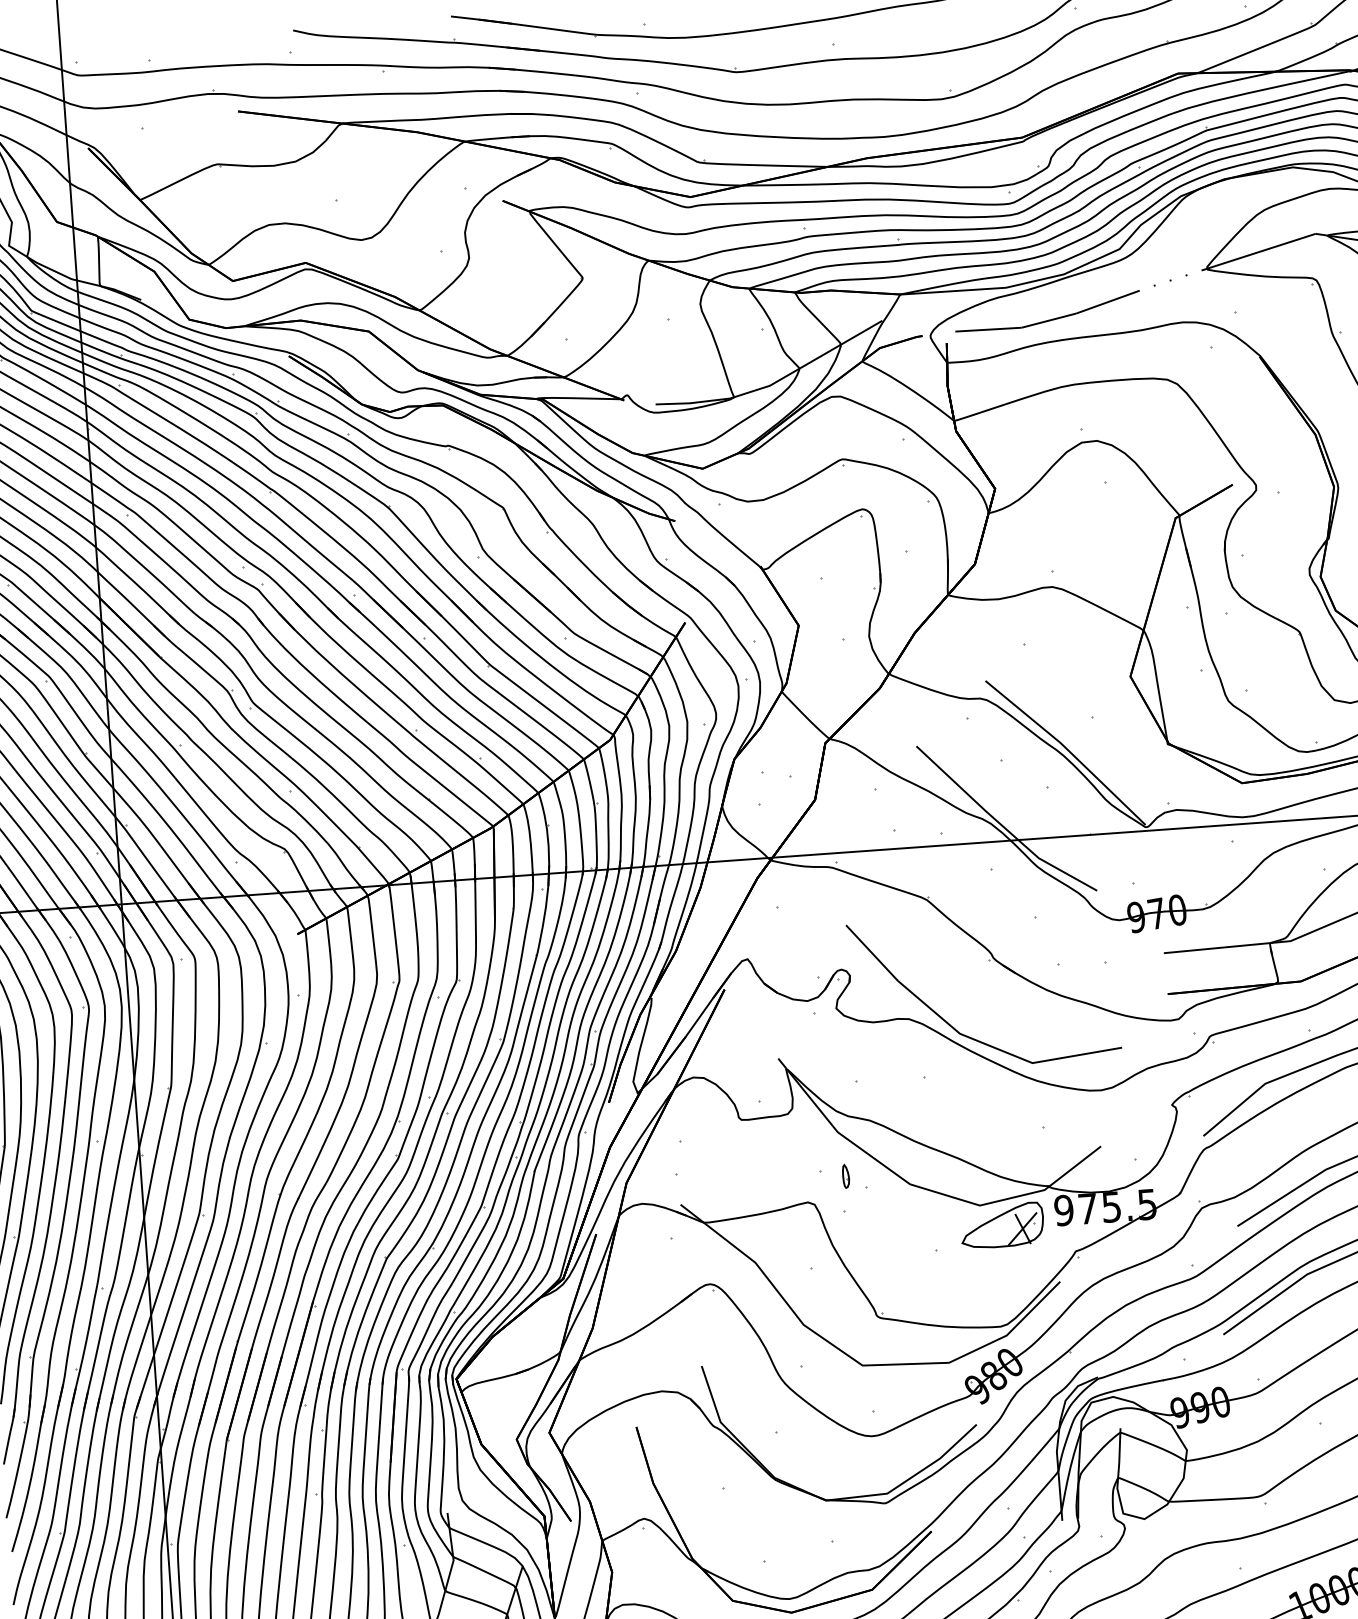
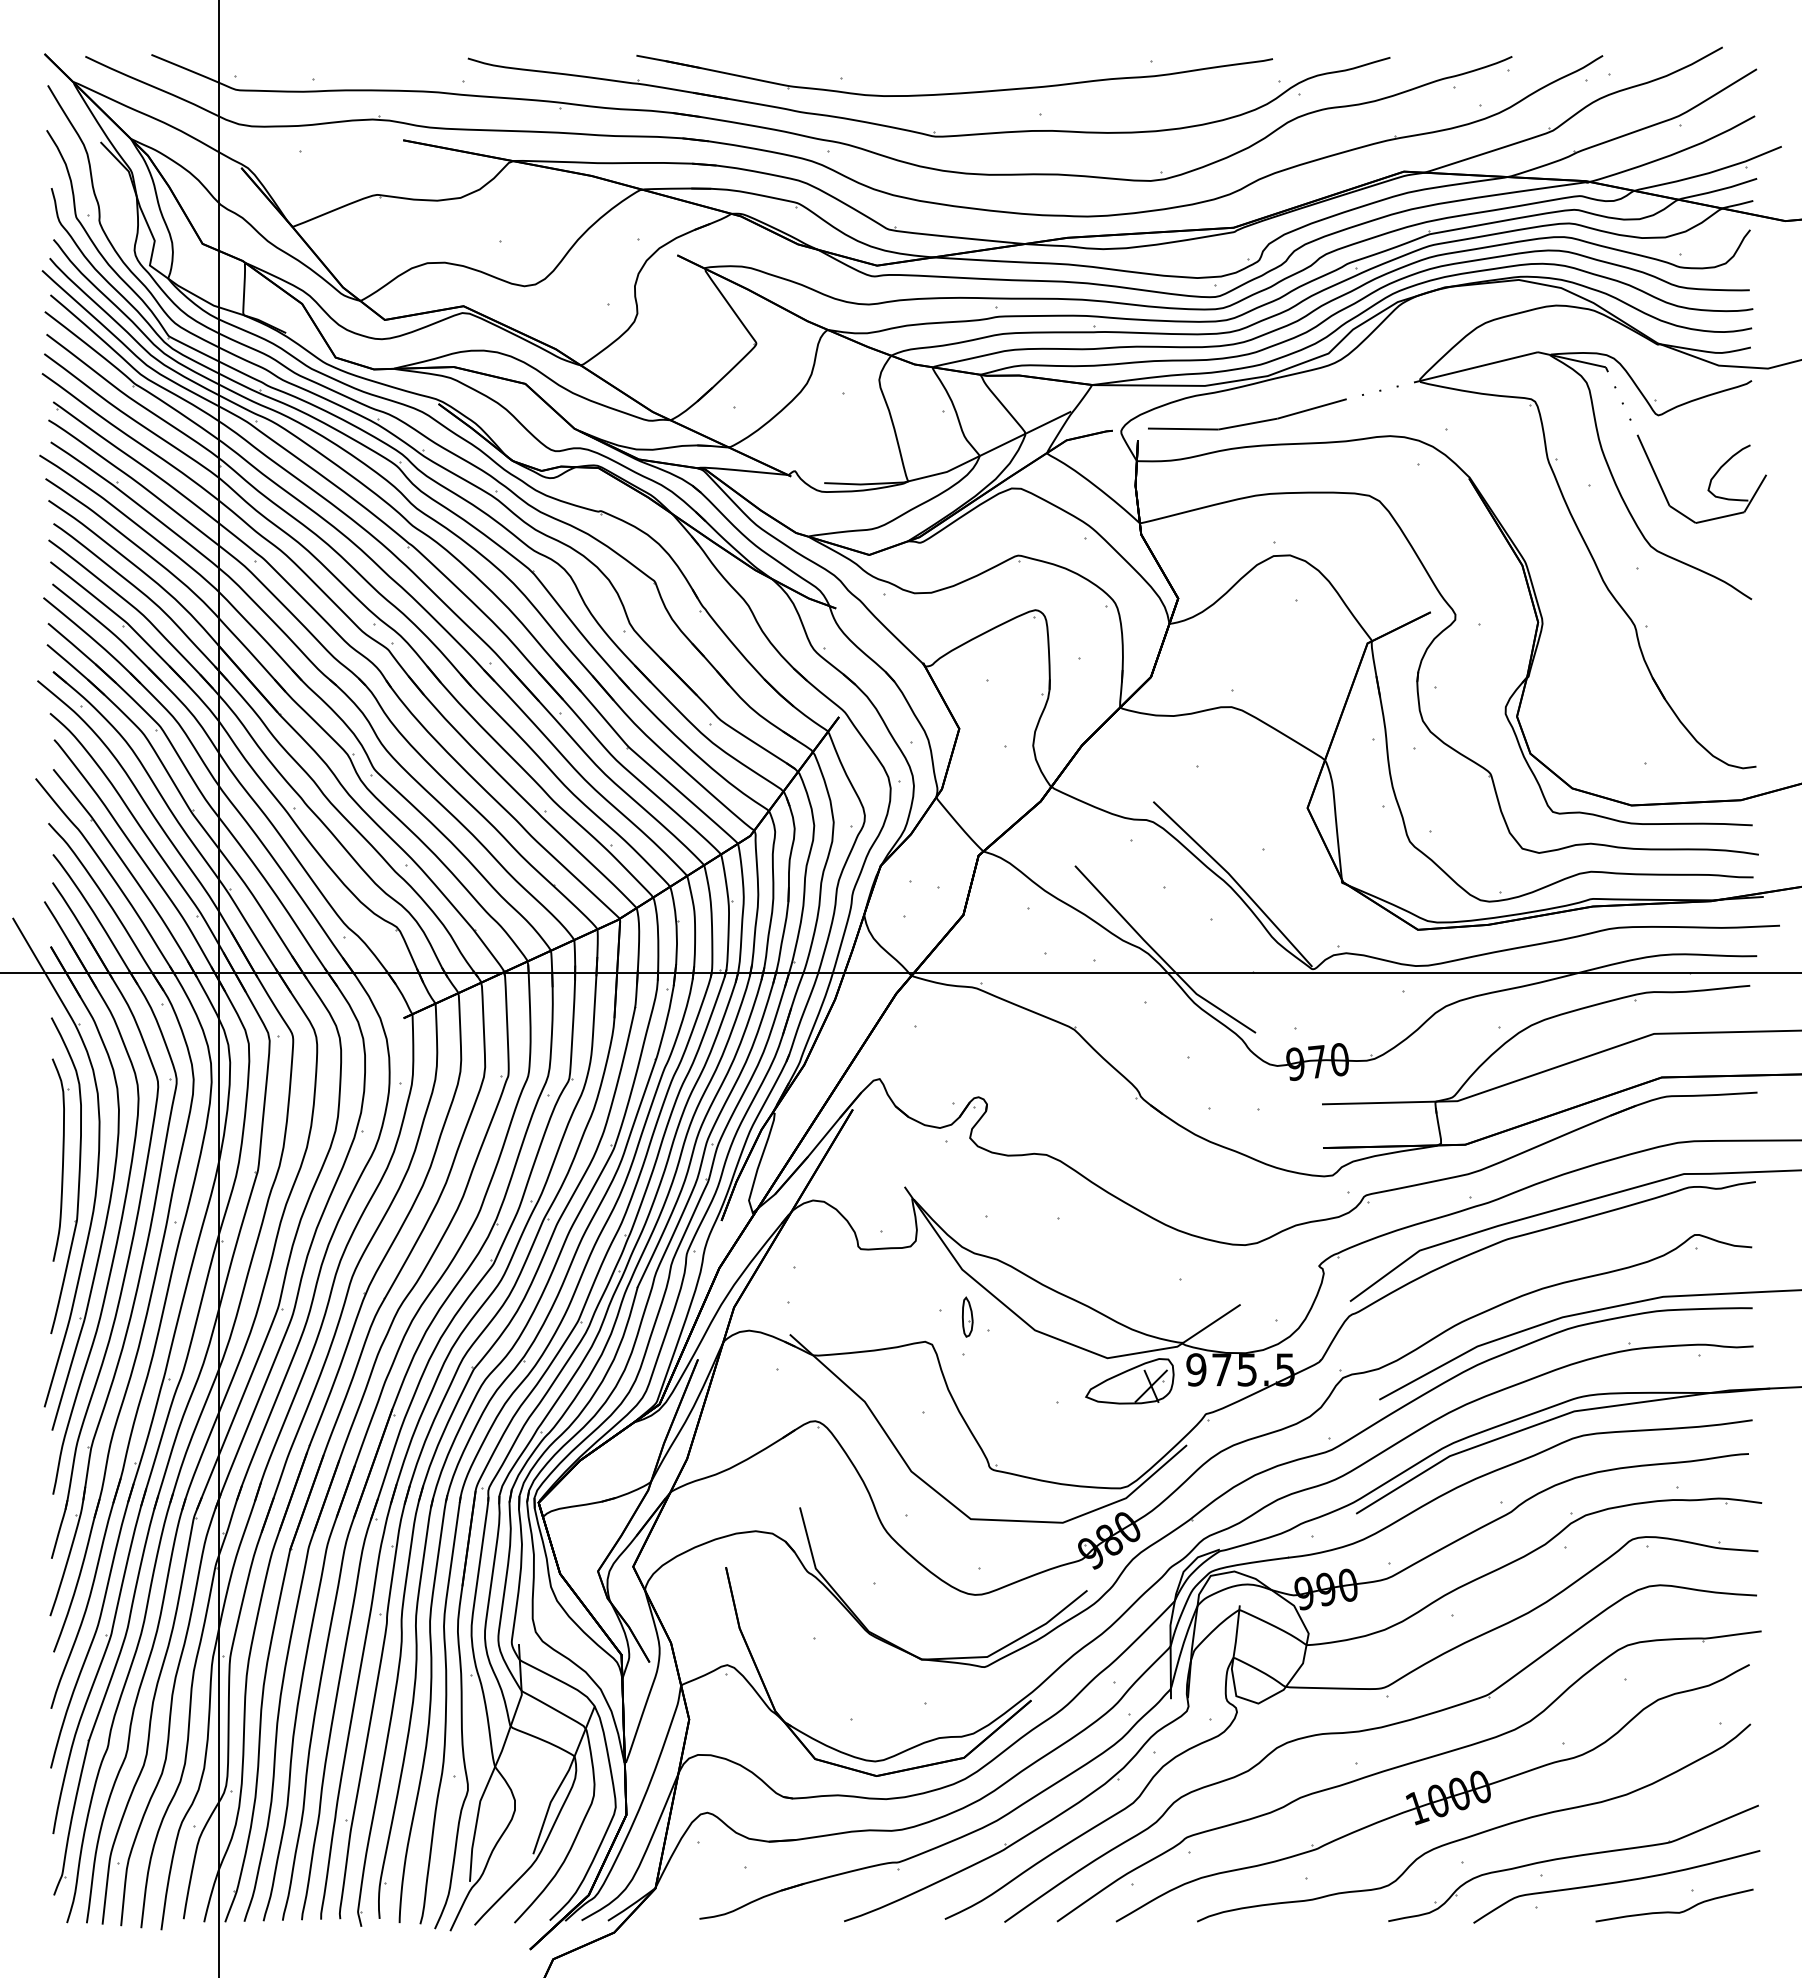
line: (952, 1026) -> (1092, 1166), removed
part: (845, 1175) -> (967, 1316), size x1.6

